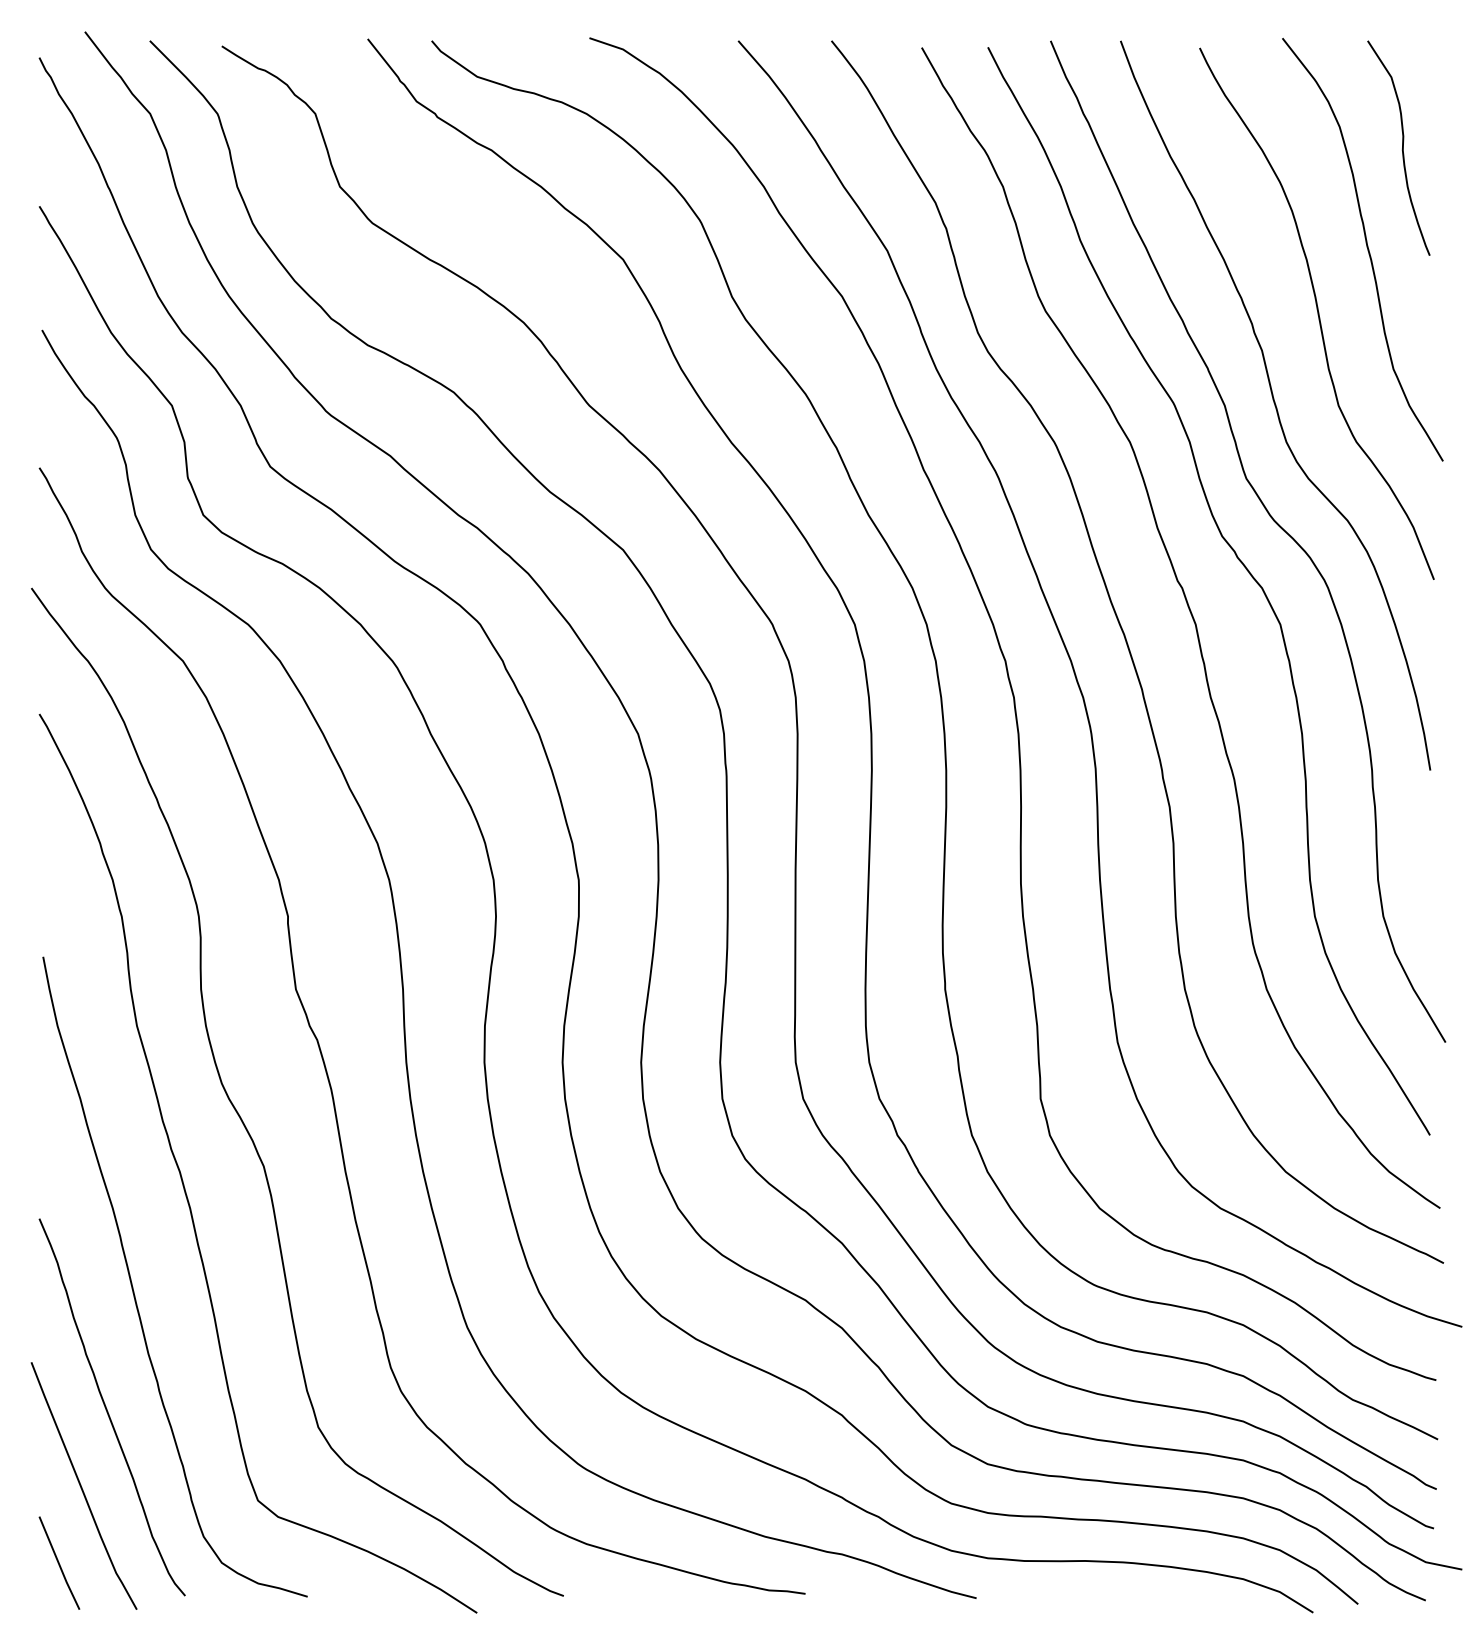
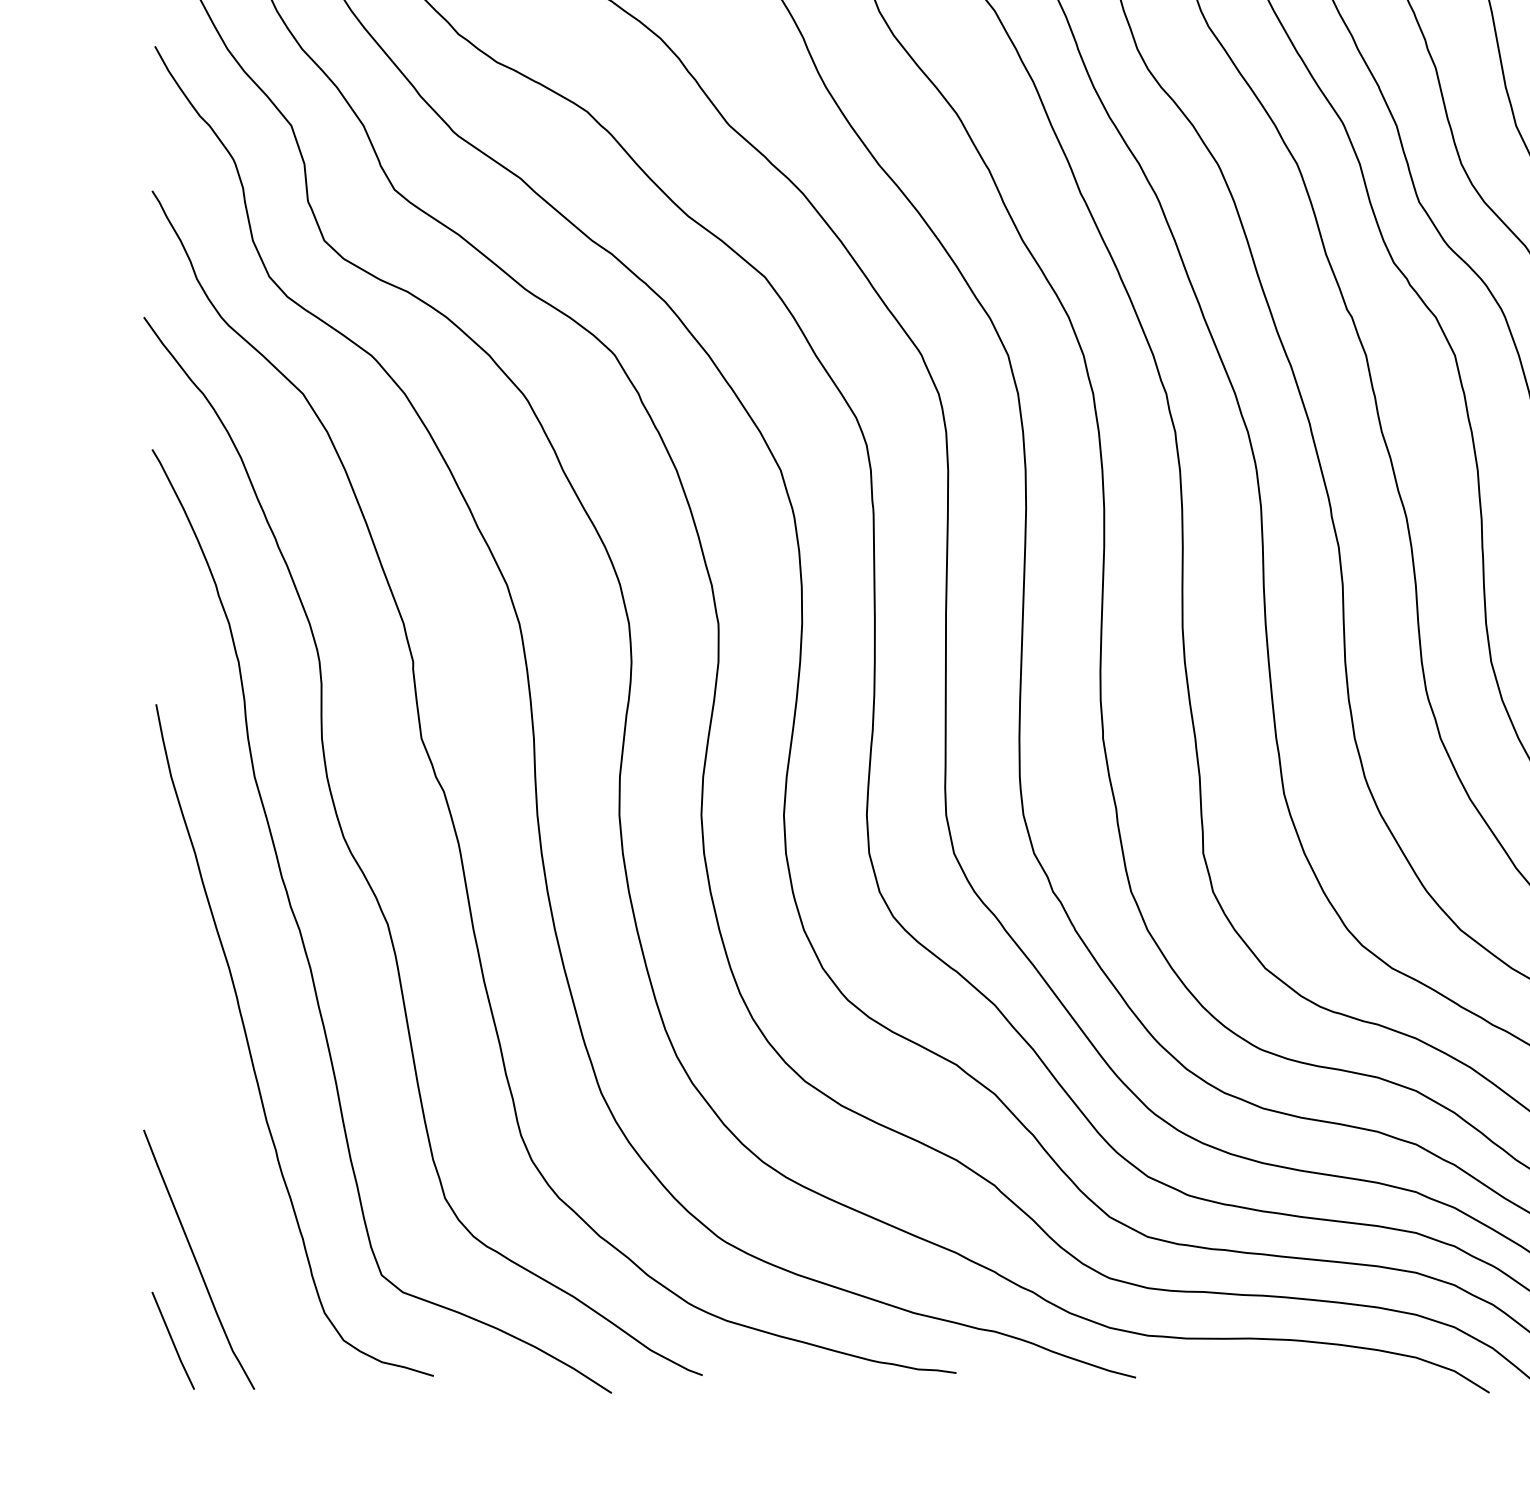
curve: (107, 1408) -> (223, 1178), removed

